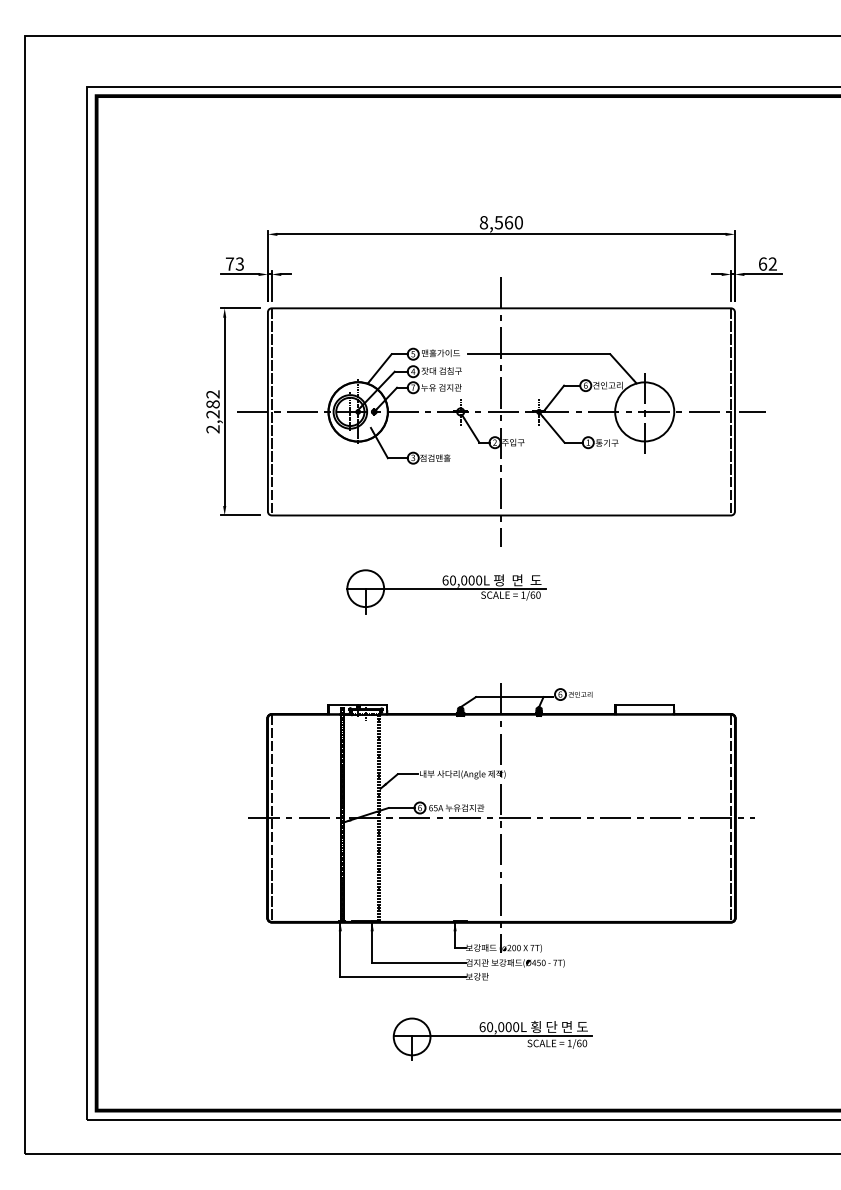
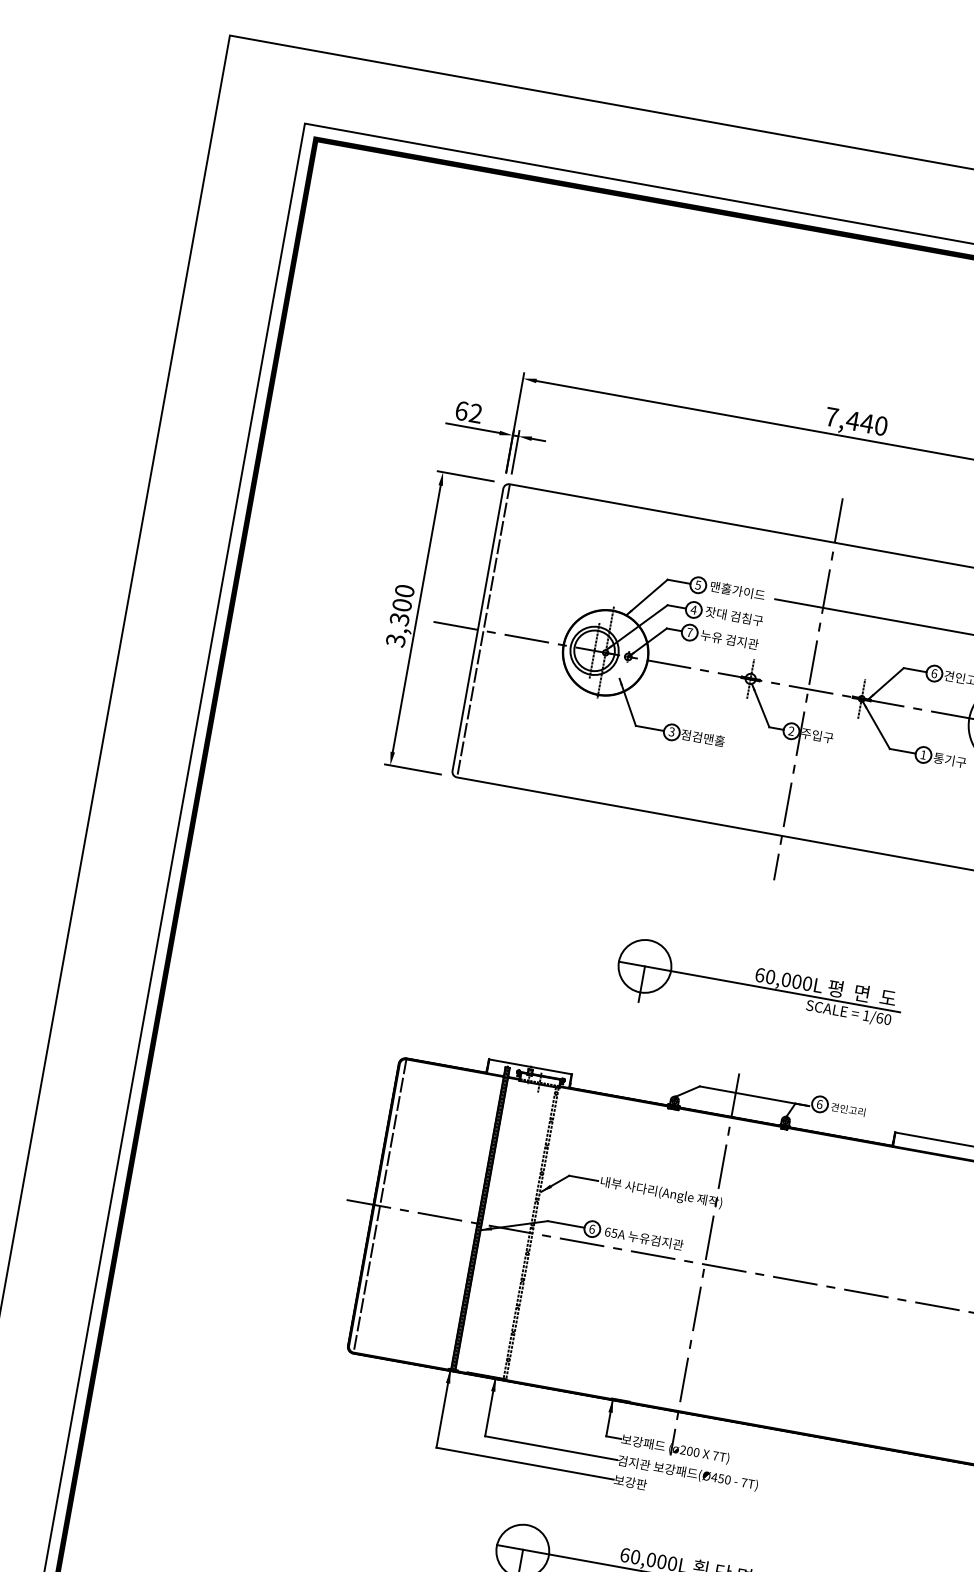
text: (496, 222) -> (849, 419), 8,560 -> 7,440
text: (234, 263) -> (468, 411), 73 -> 62
text: (212, 411) -> (399, 615), 2,282 -> 3,300
part: (446, 591) -> (758, 990), moved

